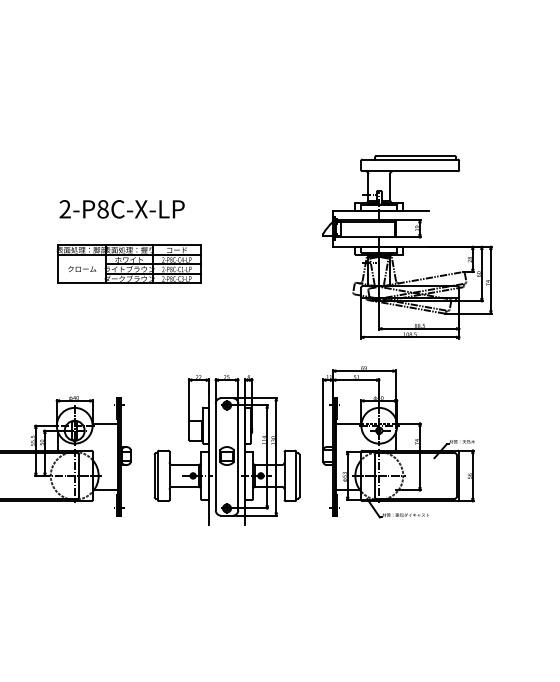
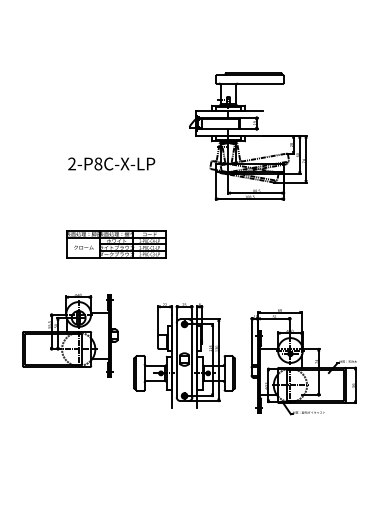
part: (408, 247) -> (248, 136), moved
part: (129, 264) -> (116, 244), moved
part: (398, 443) -> (303, 362), moved
part: (226, 450) -> (184, 355), moved

